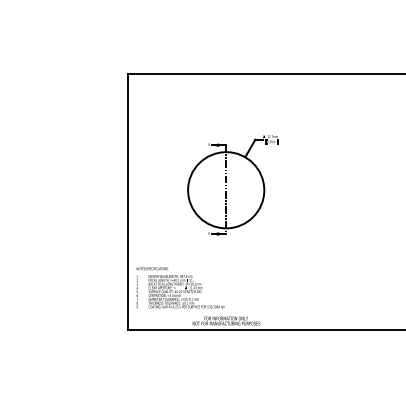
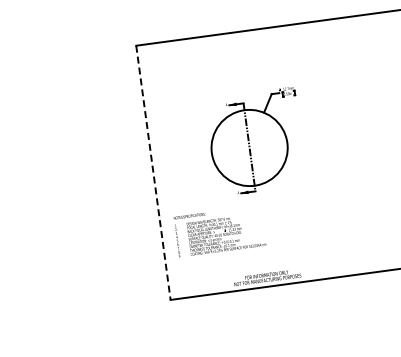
line: (127, 202) -> (153, 173), solid -> dashed
text: (180, 287) -> (219, 230), moved

